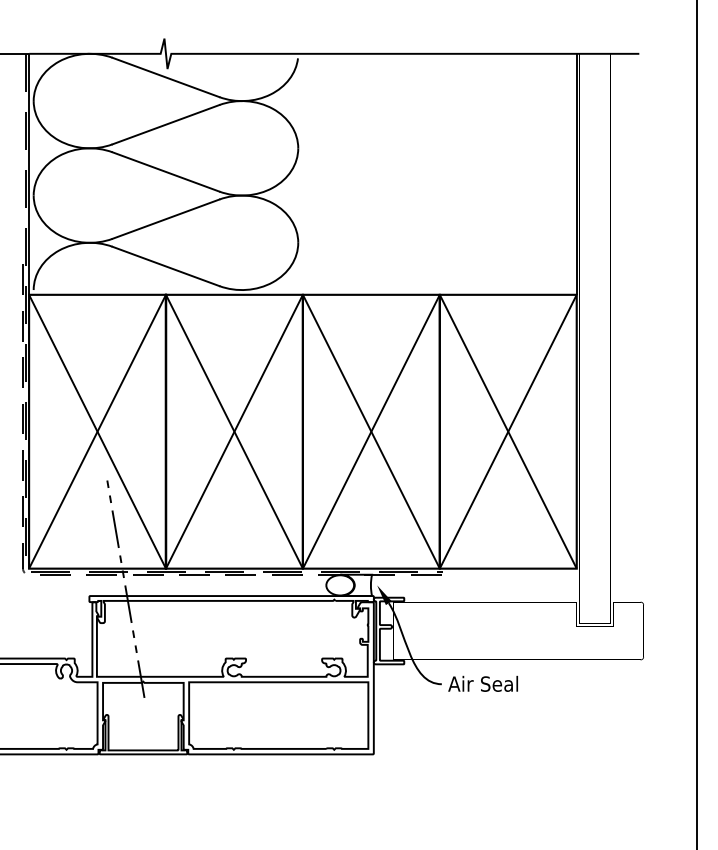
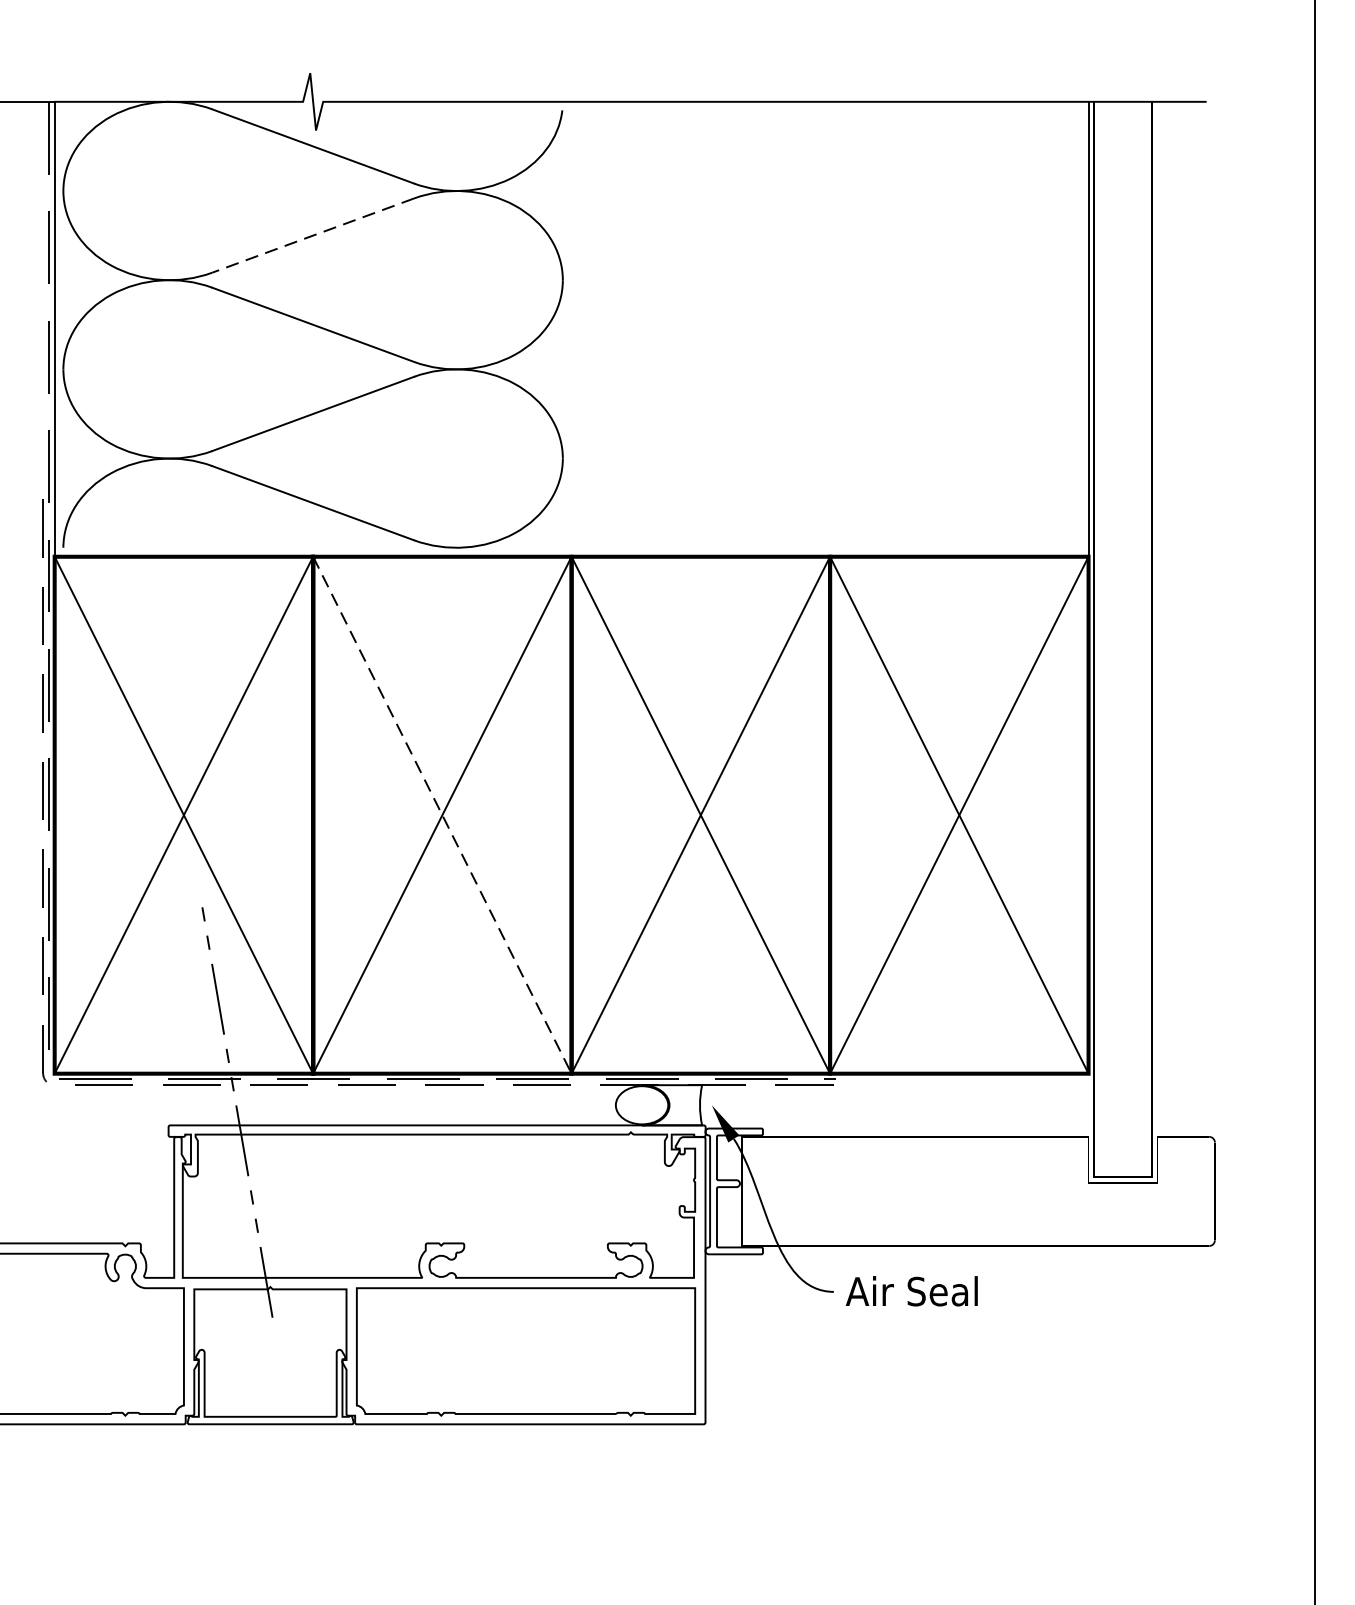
line: (165, 124) -> (312, 235), solid -> dashed
line: (234, 432) -> (442, 816), solid -> dashed

